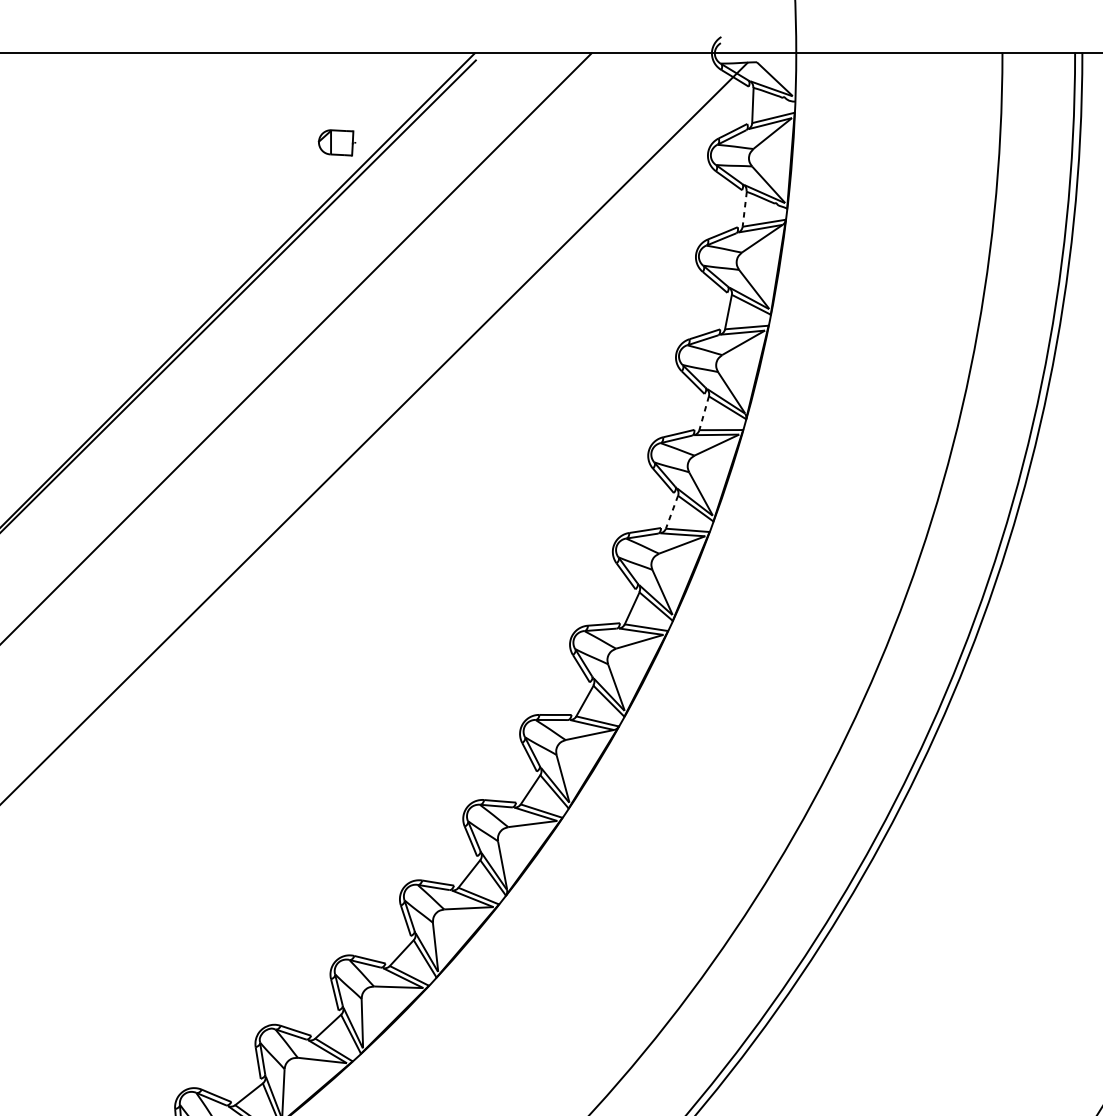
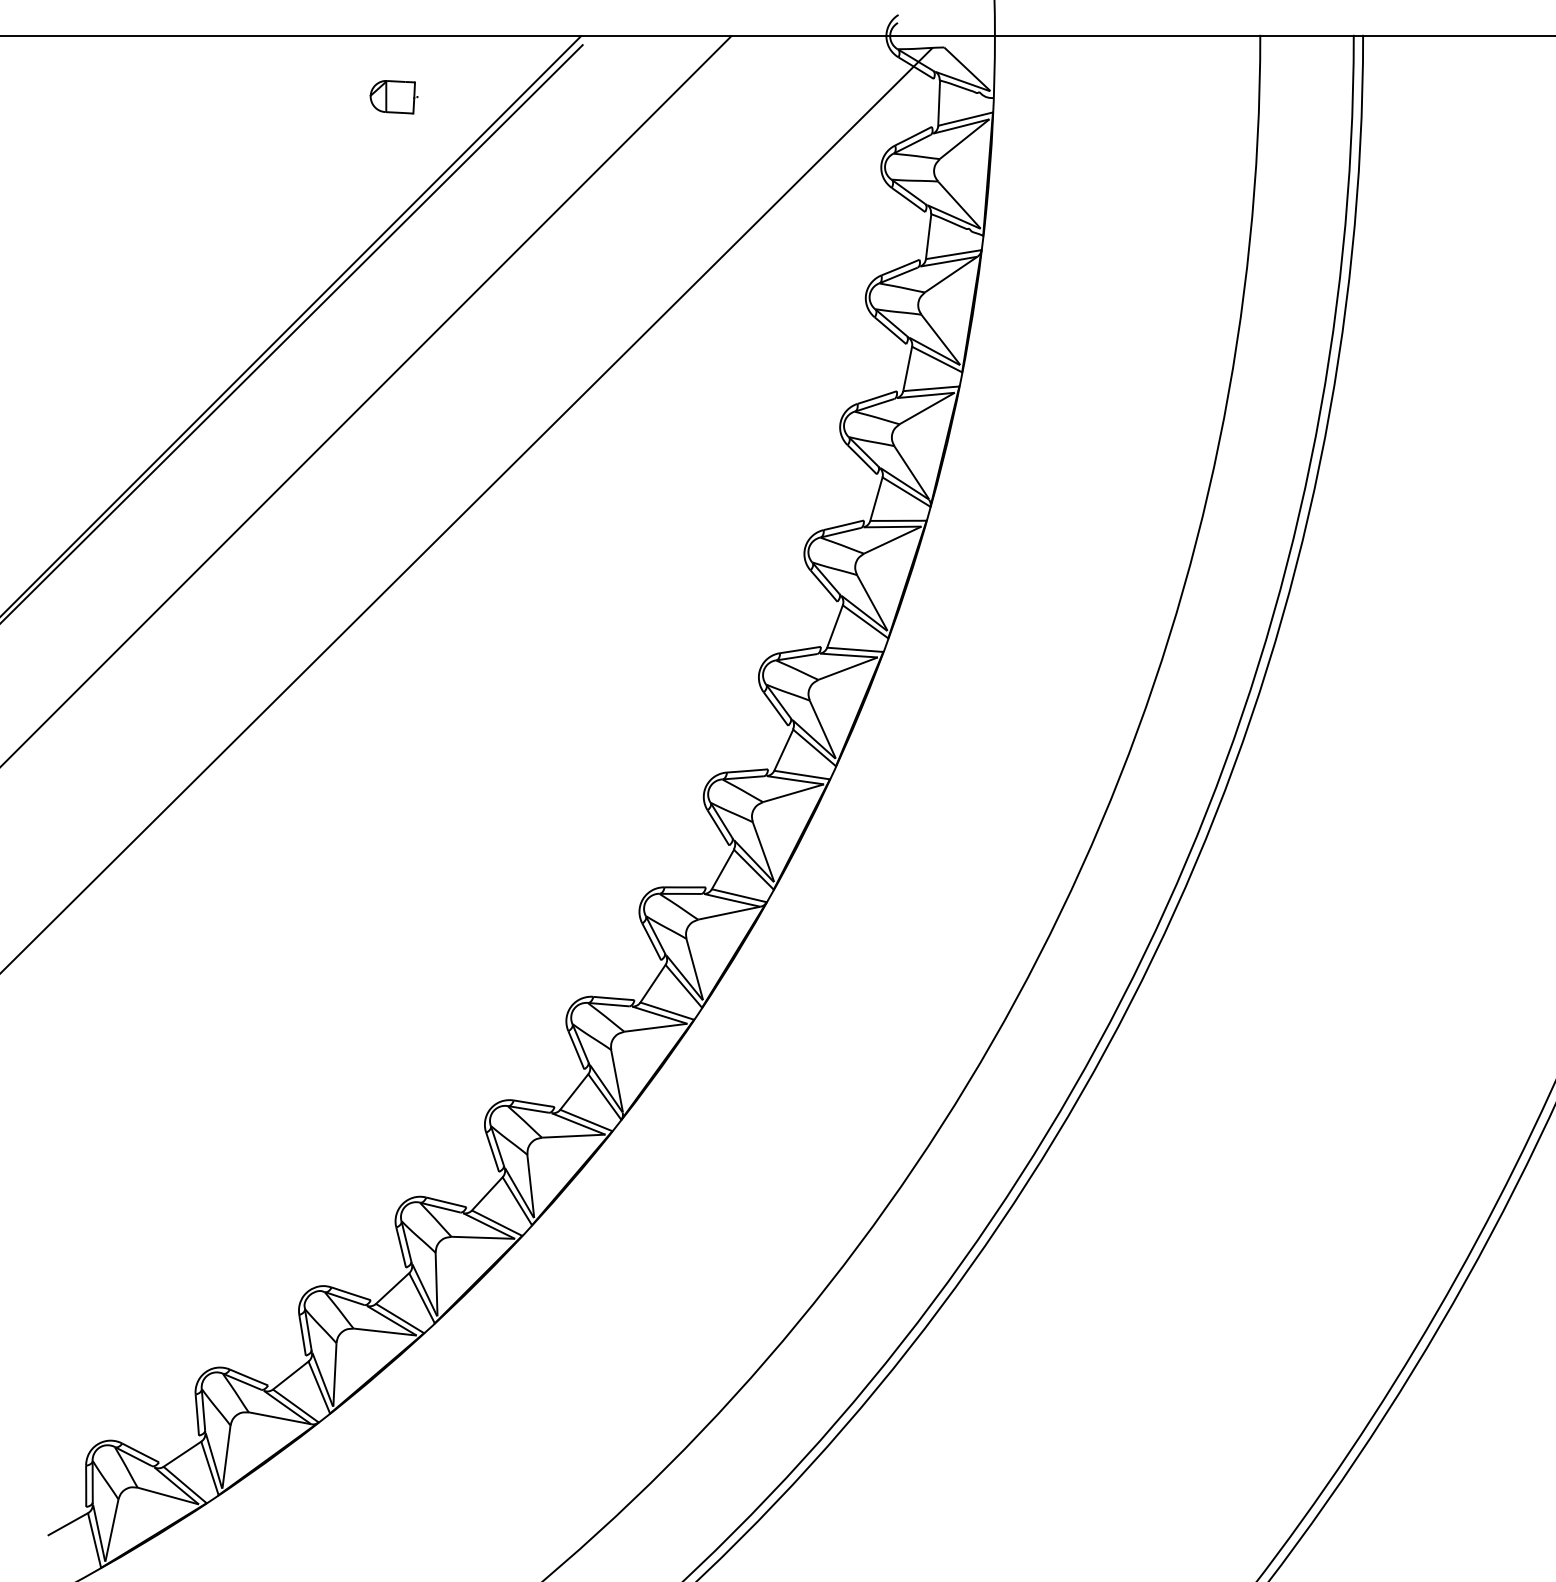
part: (336, 143) -> (393, 97), moved
line: (744, 209) -> (928, 236), dashed -> solid
line: (704, 413) -> (876, 499), dashed -> solid
line: (672, 512) -> (835, 626), dashed -> solid

